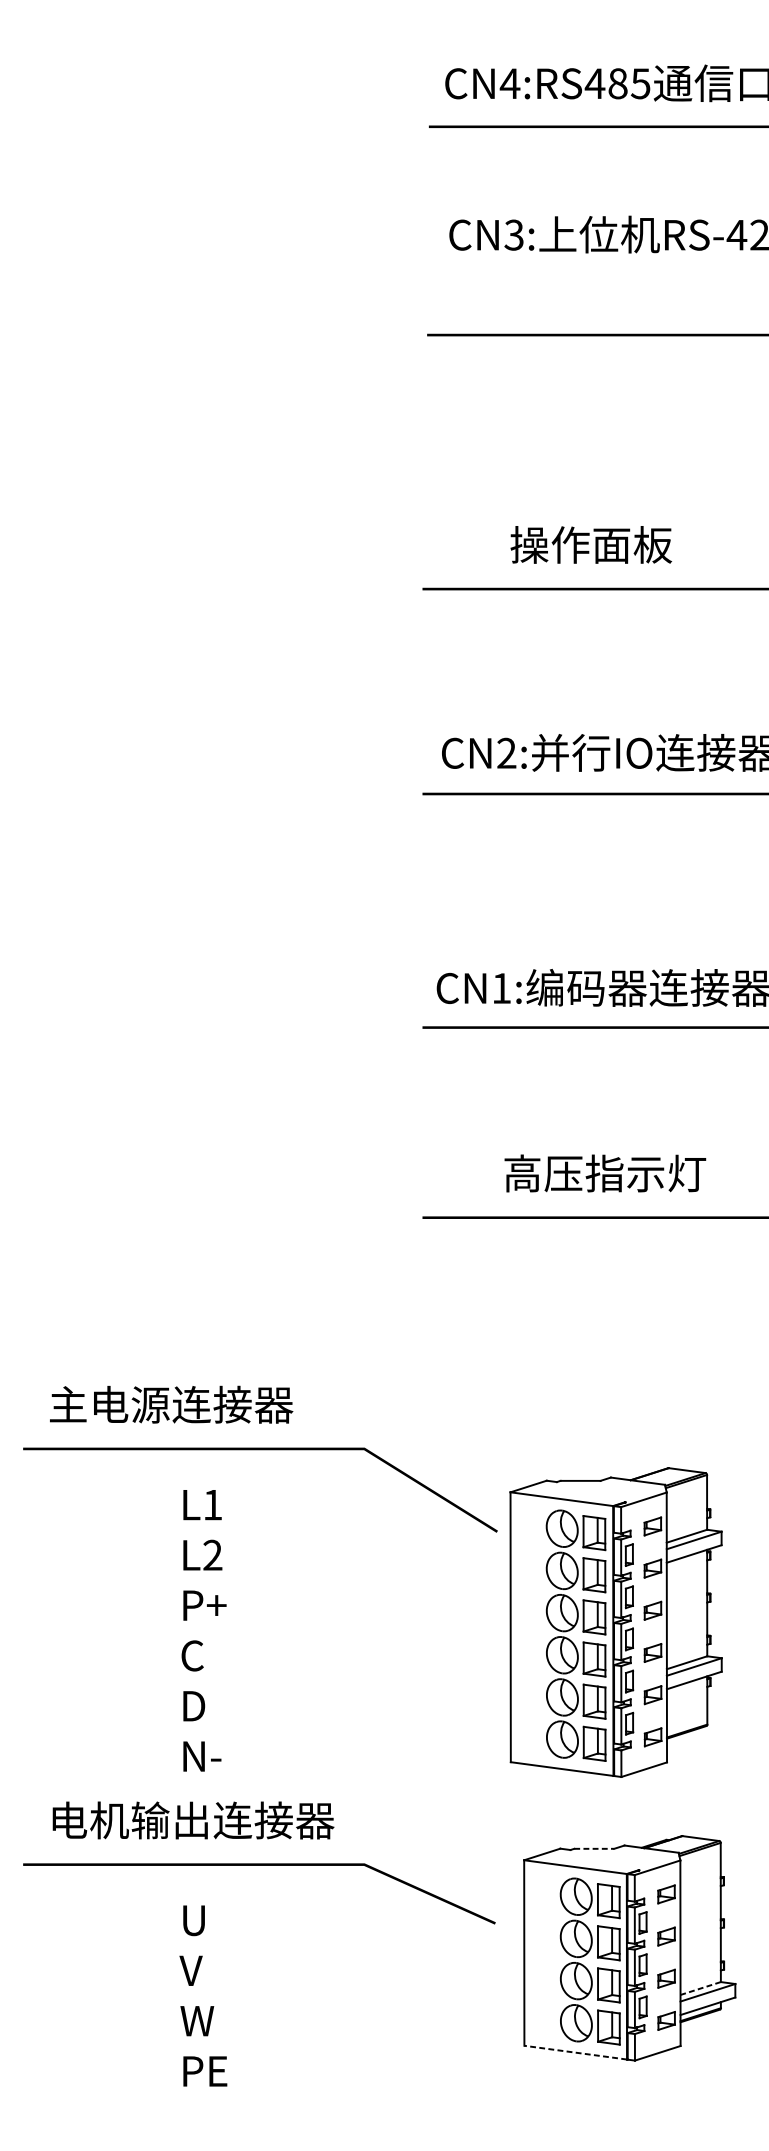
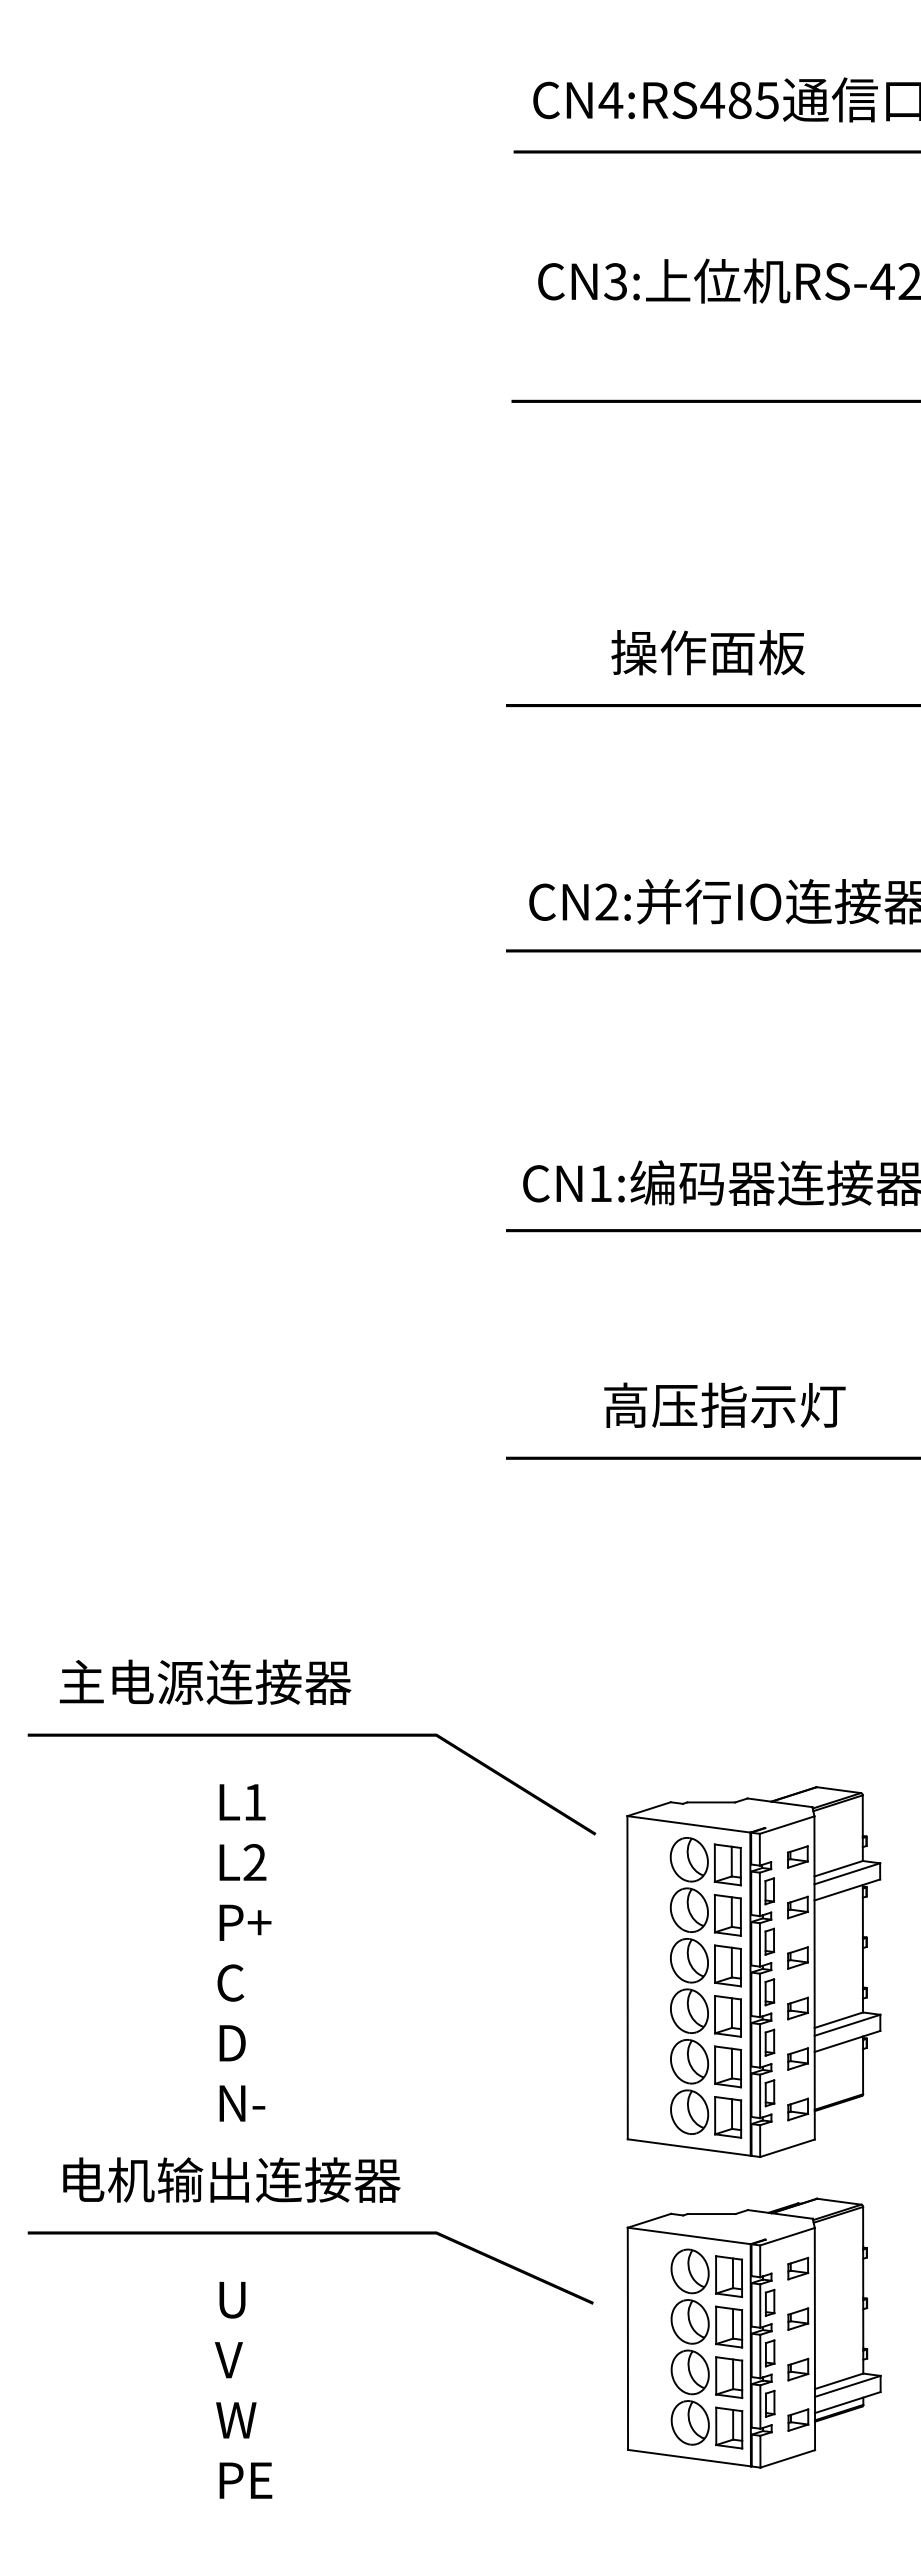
part: (615, 1622) -> (753, 1971), moved
line: (594, 1849) -> (711, 2214), dashed -> solid
line: (700, 1988) -> (838, 2381), dashed -> solid
line: (575, 2052) -> (689, 2458), dashed -> solid

